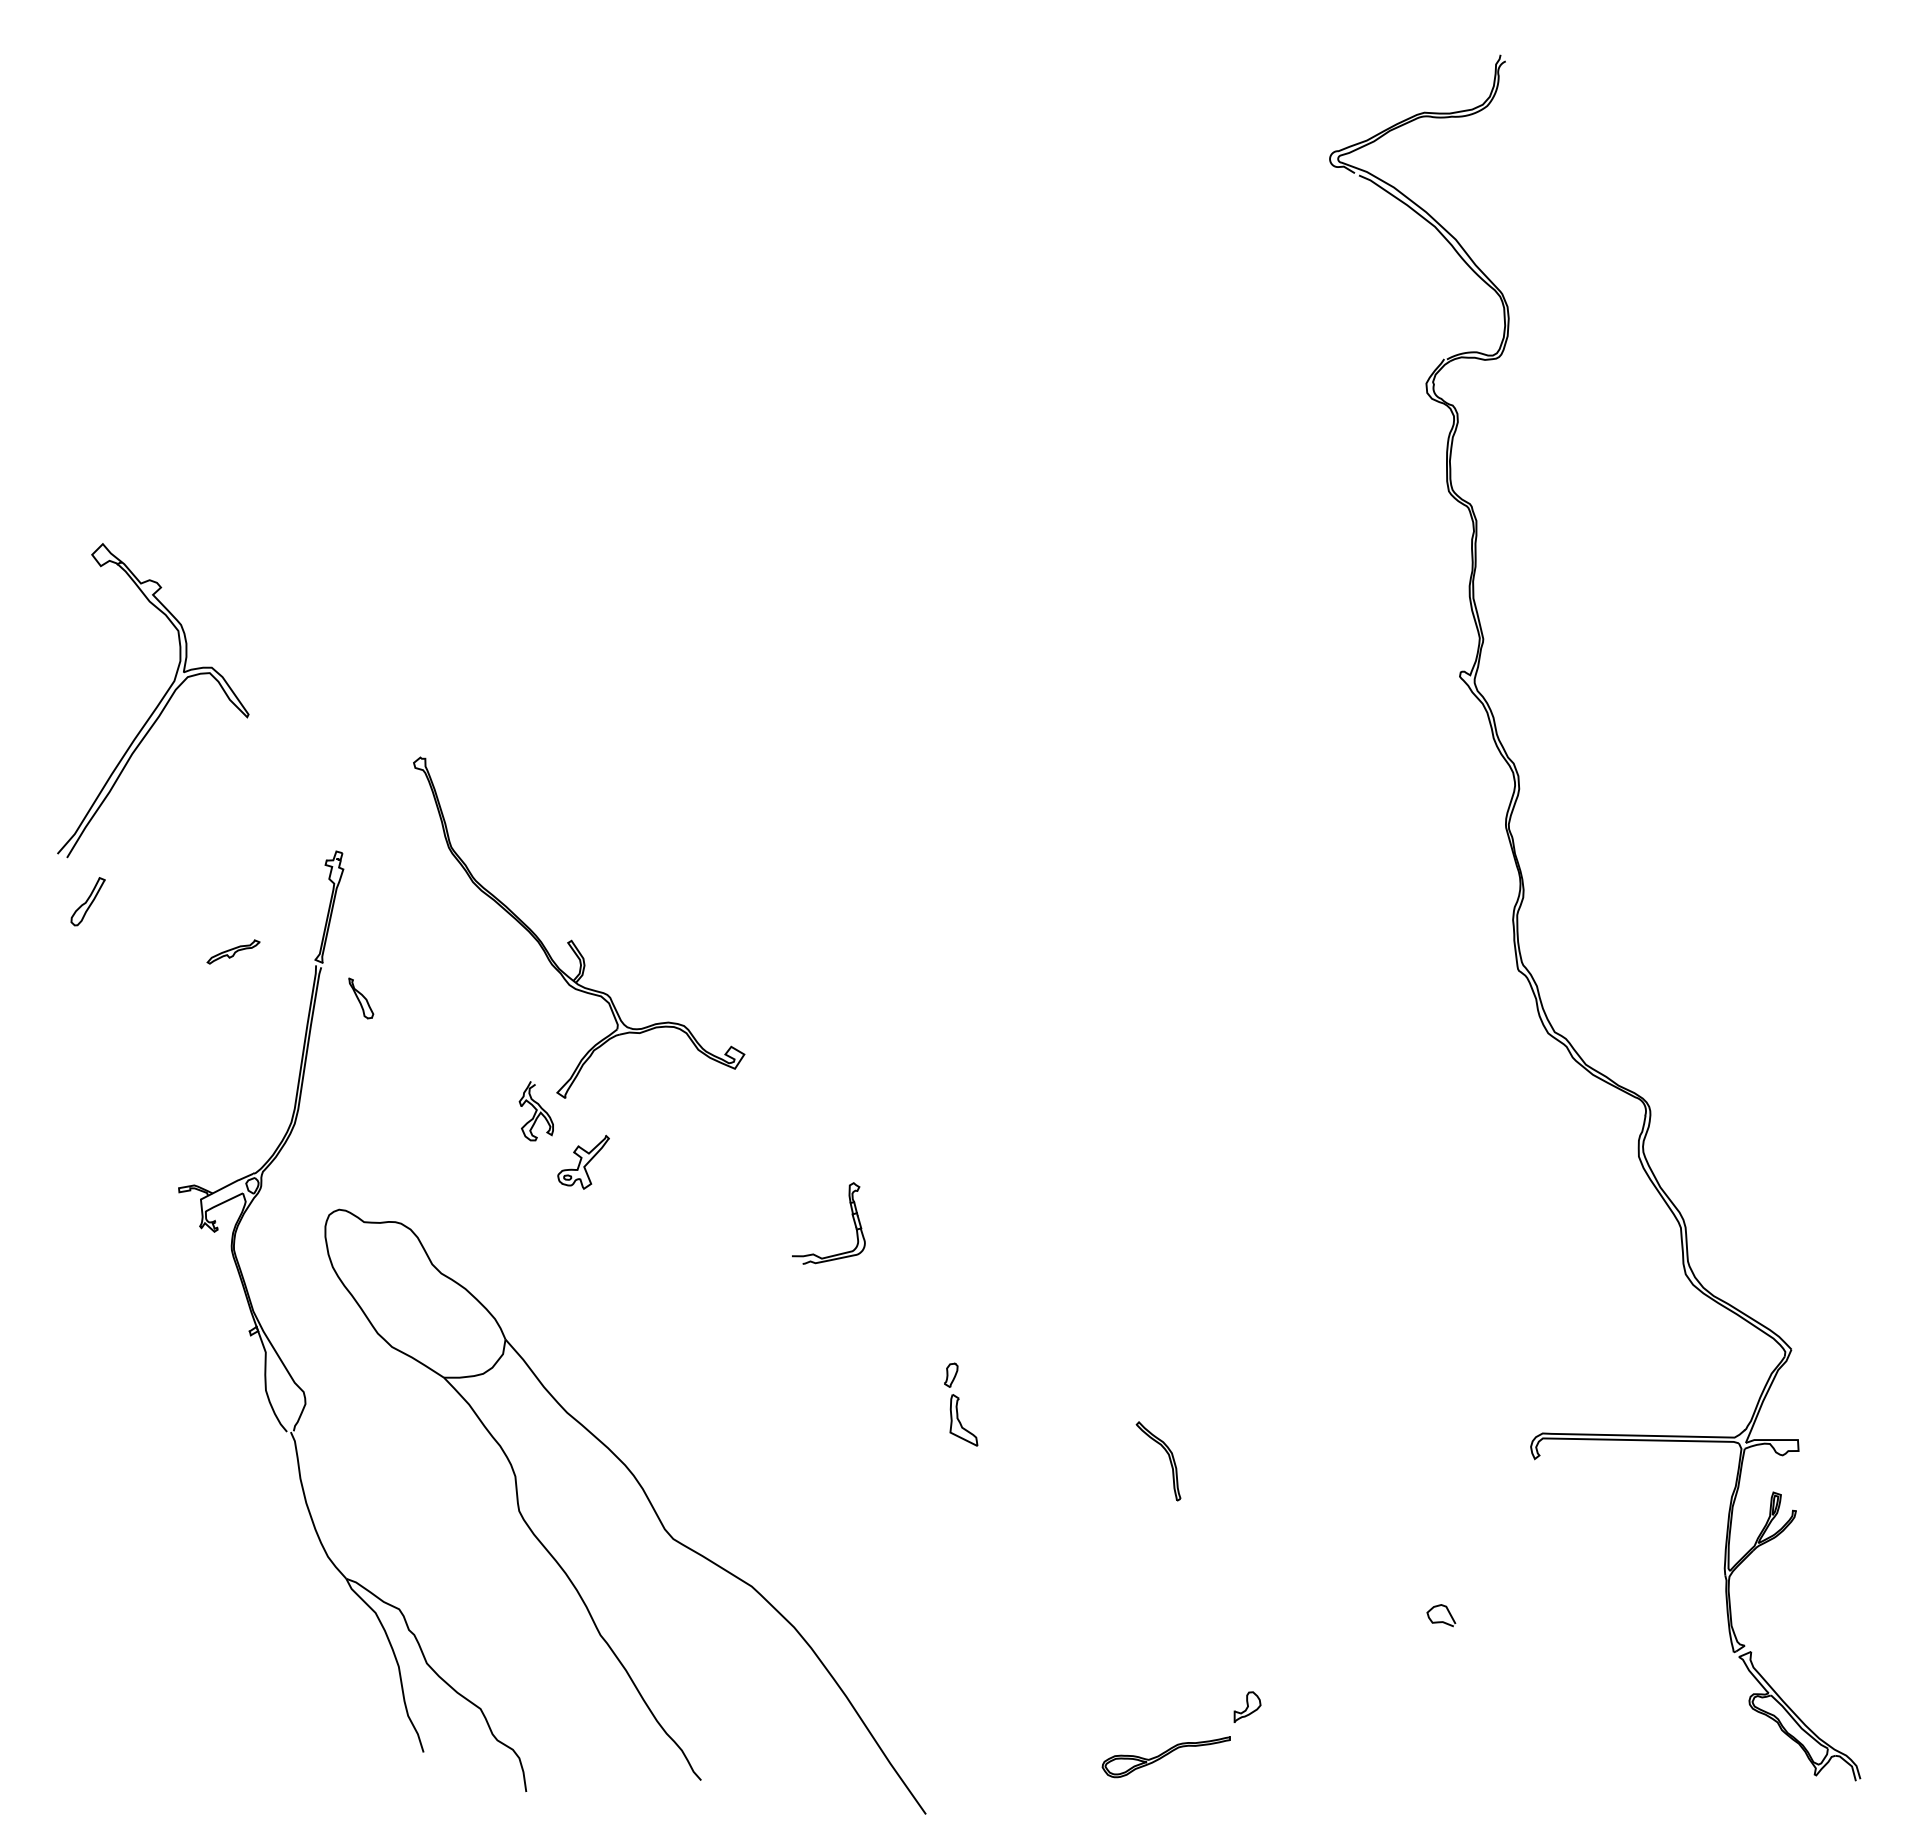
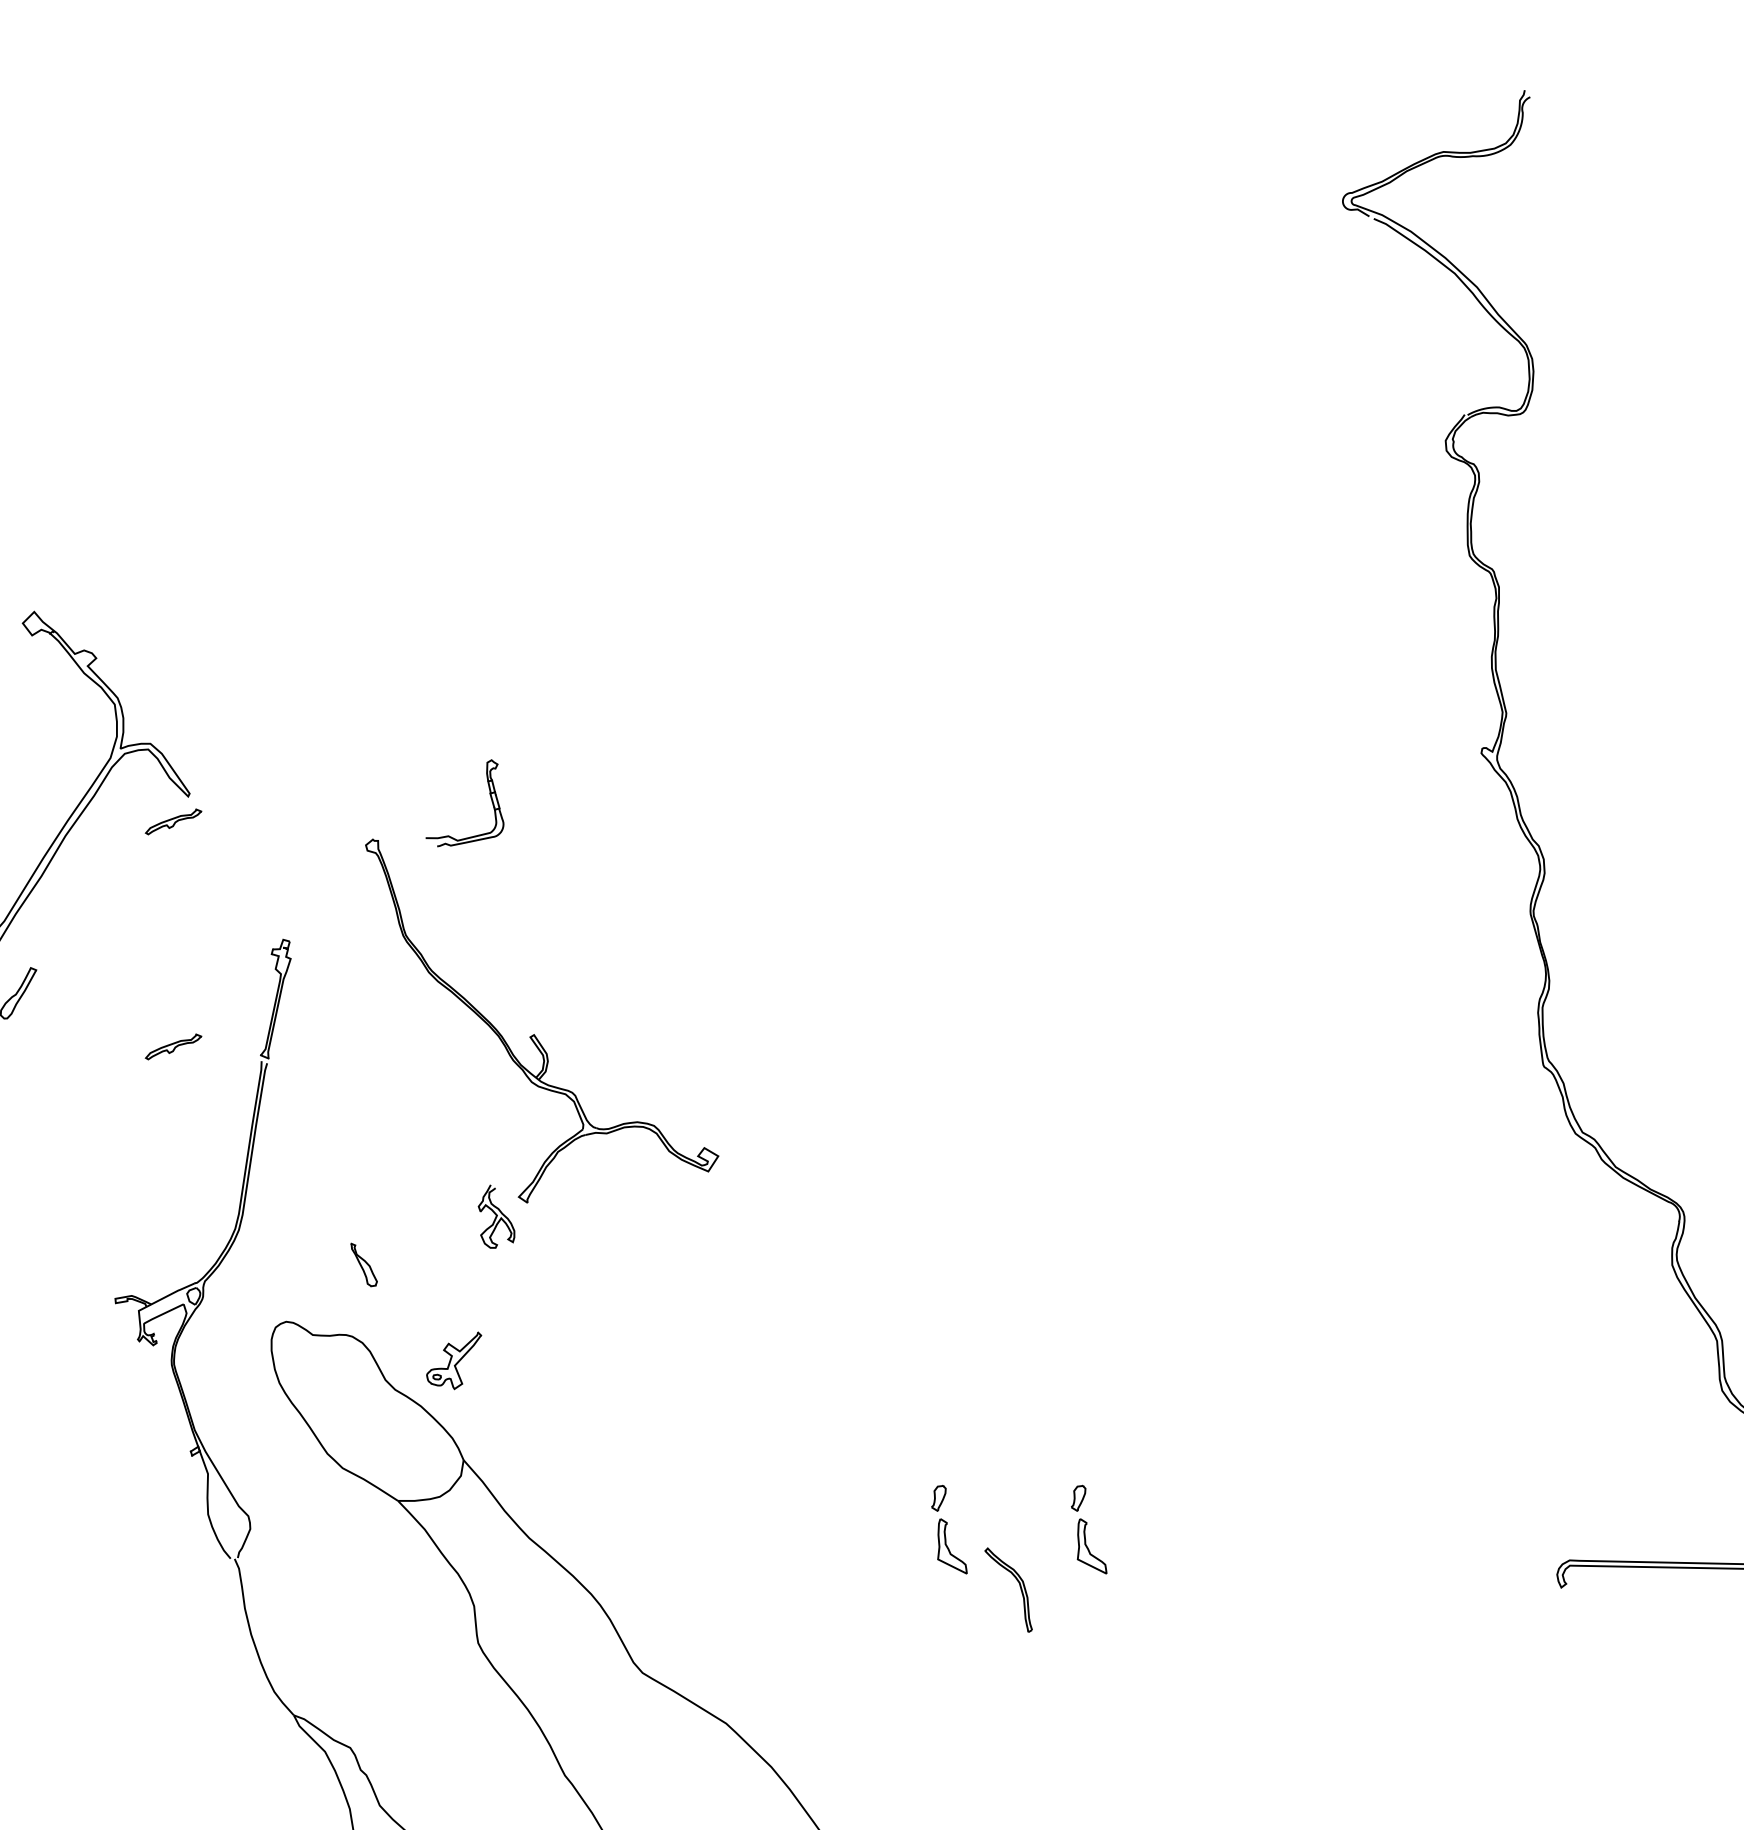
part: (233, 740) -> (173, 821), added
part: (361, 998) -> (364, 1265), moved
part: (583, 1161) -> (454, 1359), moved
part: (851, 1215) -> (489, 794), moved
part: (1092, 1404) -> (1089, 1529), added
part: (1168, 1457) -> (1019, 1586), moved
curve: (1441, 1621) -> (1461, 1760), removed

